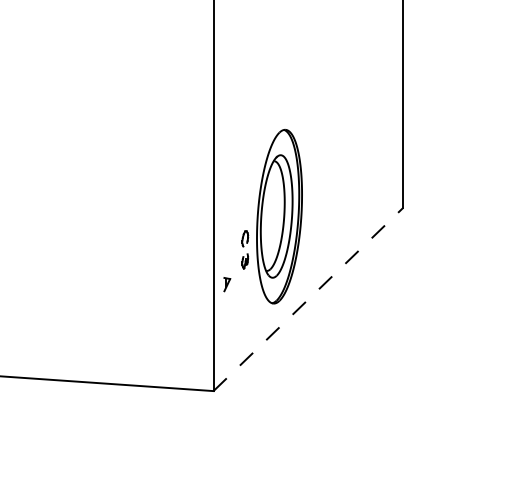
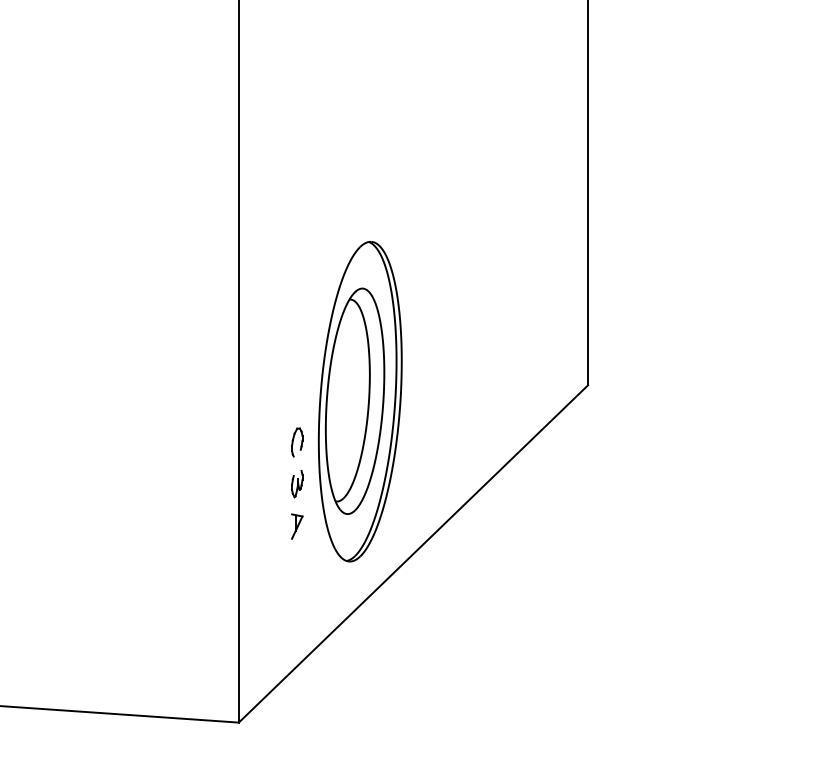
part: (227, 284) -> (297, 526), moved
line: (308, 299) -> (413, 554), dashed -> solid

